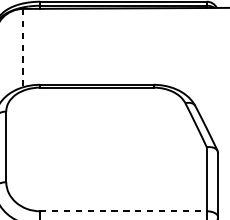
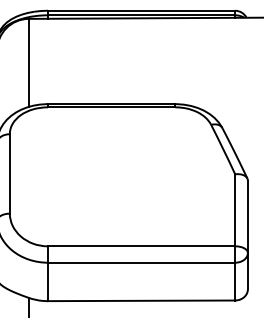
line: (22, 48) -> (28, 63), dashed -> solid
line: (123, 211) -> (141, 246), dashed -> solid

